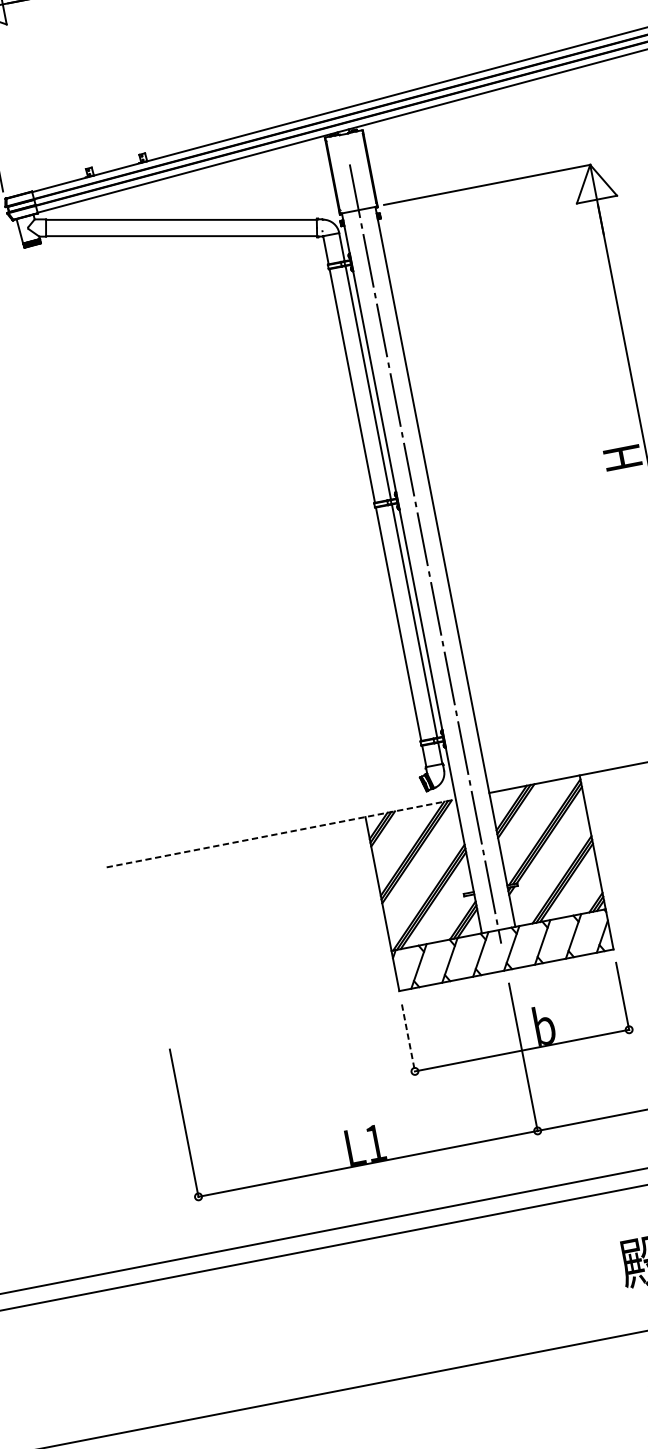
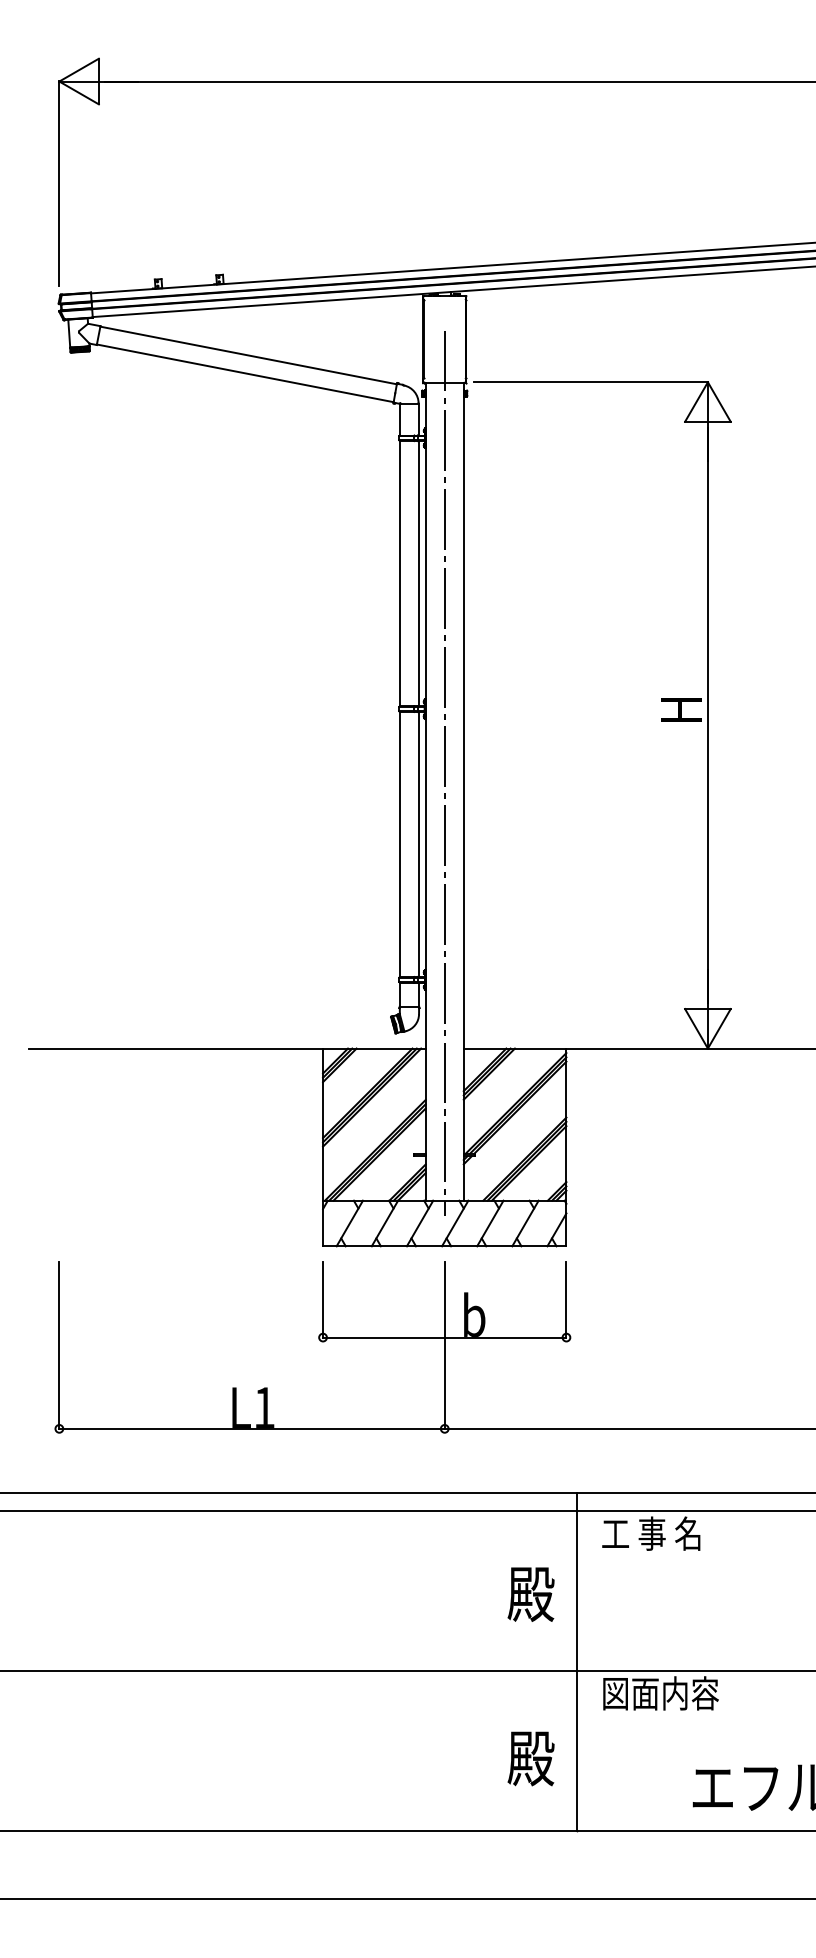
line: (281, 833) -> (227, 1048), dashed -> solid
line: (409, 1038) -> (323, 1300), dashed -> solid

